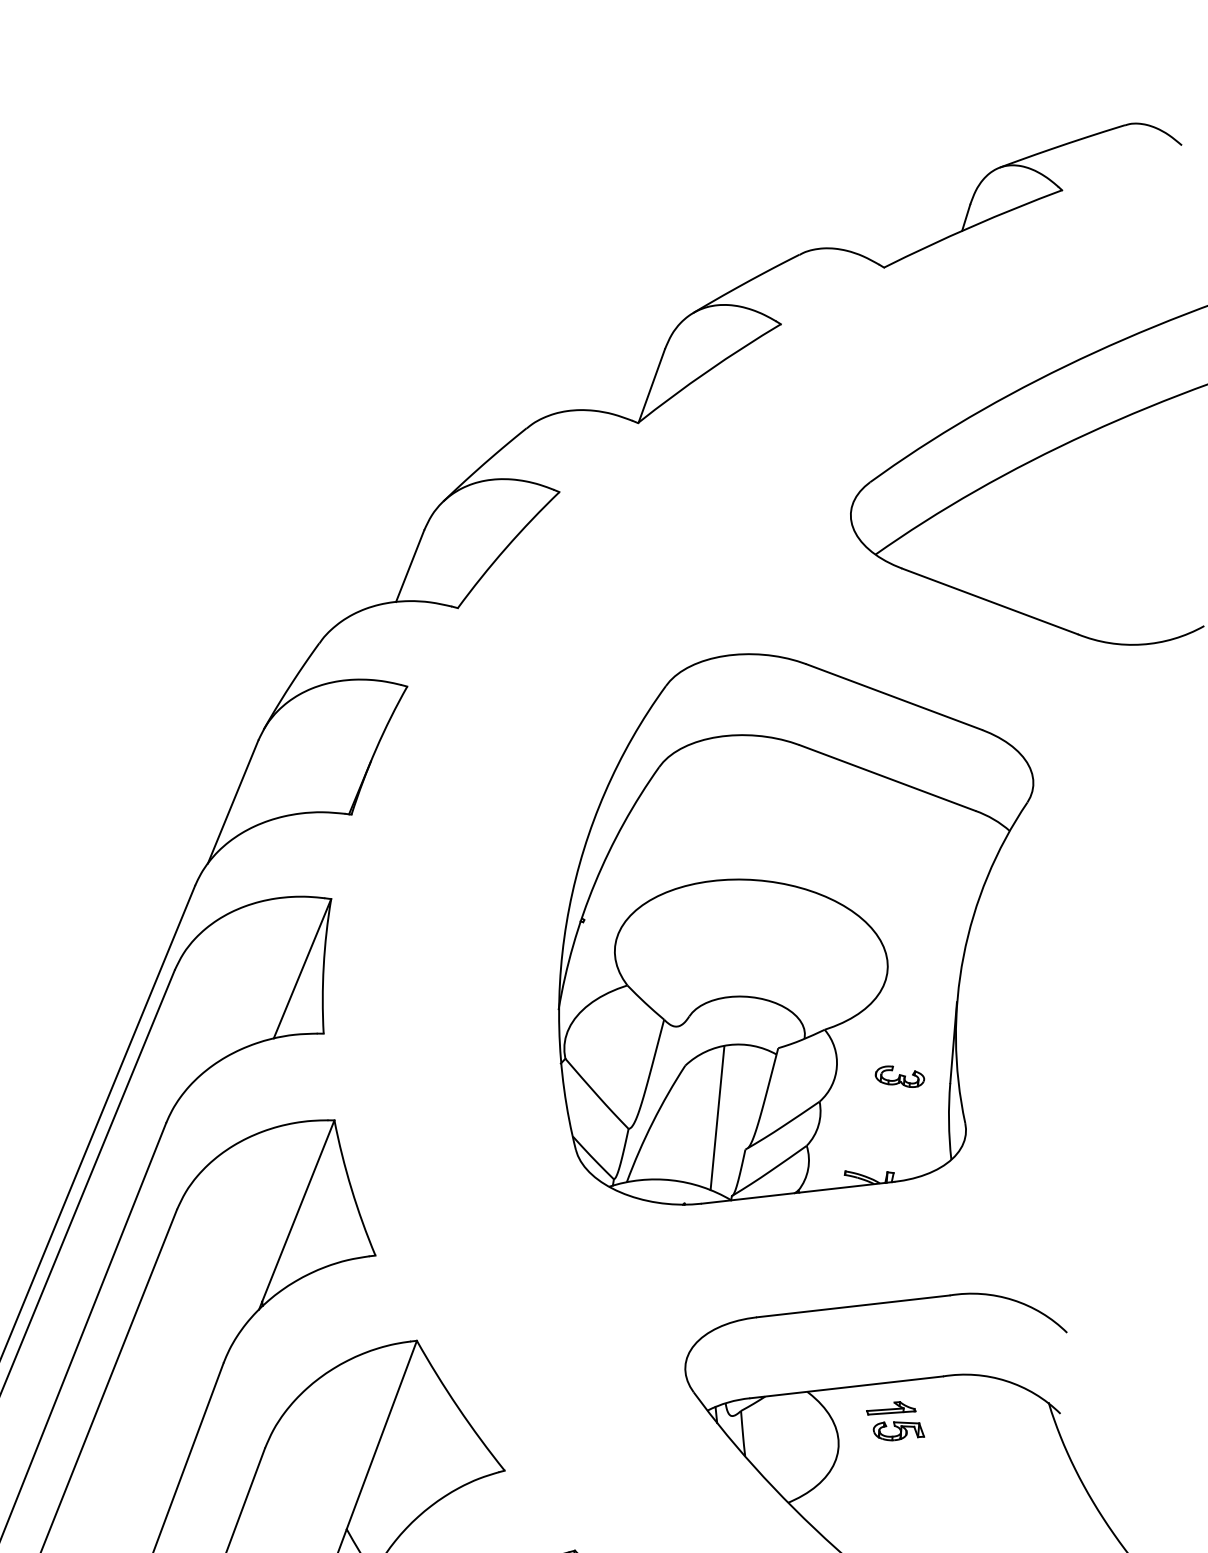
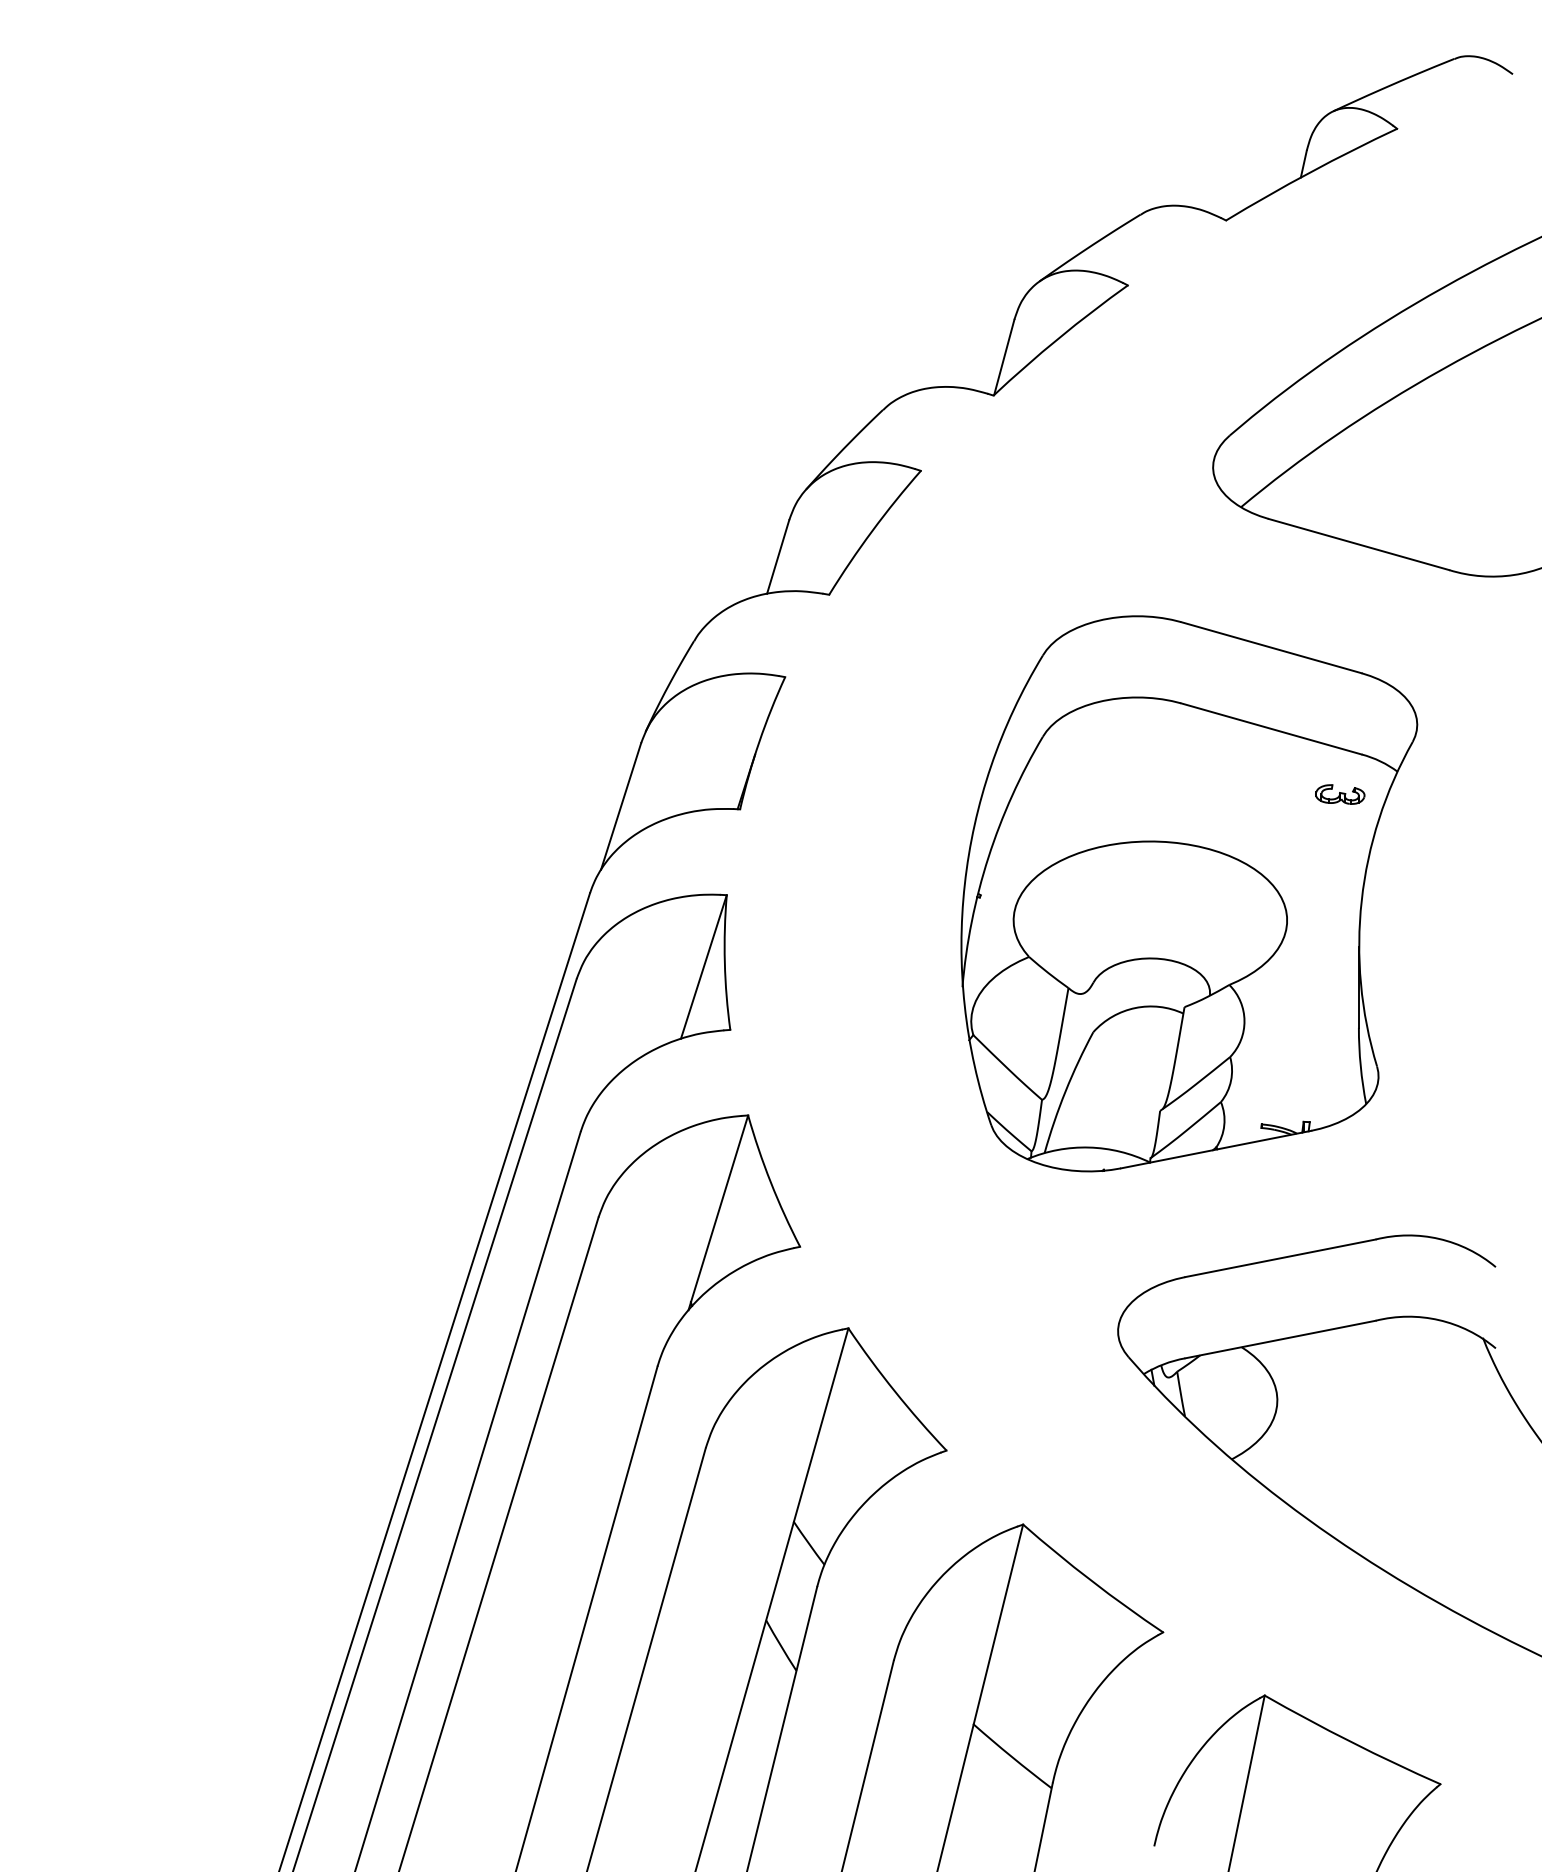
part: (900, 1076) -> (1340, 794), moved
line: (717, 1117) -> (1129, 1081), removed
part: (895, 1421) -> (1331, 1369), removed

